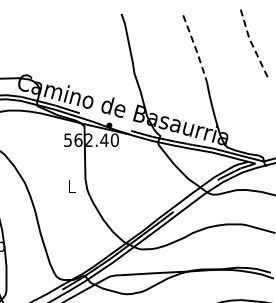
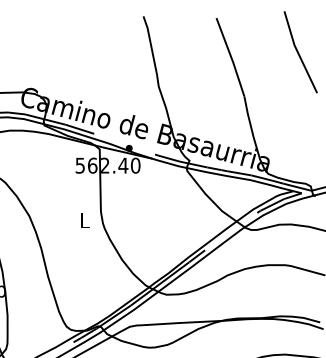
line: (252, 44) -> (298, 52), dashed -> solid
line: (196, 49) -> (232, 58), dashed -> solid

